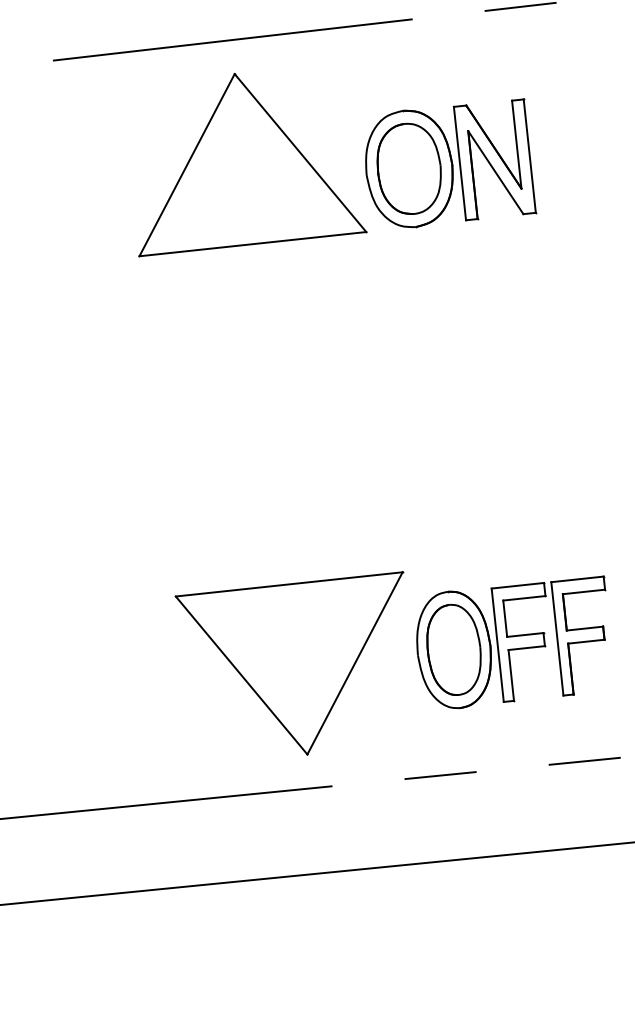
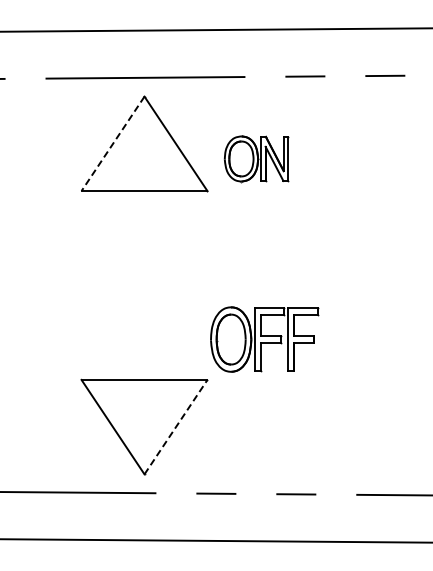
part: (448, 163) -> (256, 158), size x0.7
line: (187, 164) -> (113, 143), solid -> dashed
part: (514, 643) -> (264, 339), moved
line: (354, 664) -> (175, 427), solid -> dashed

